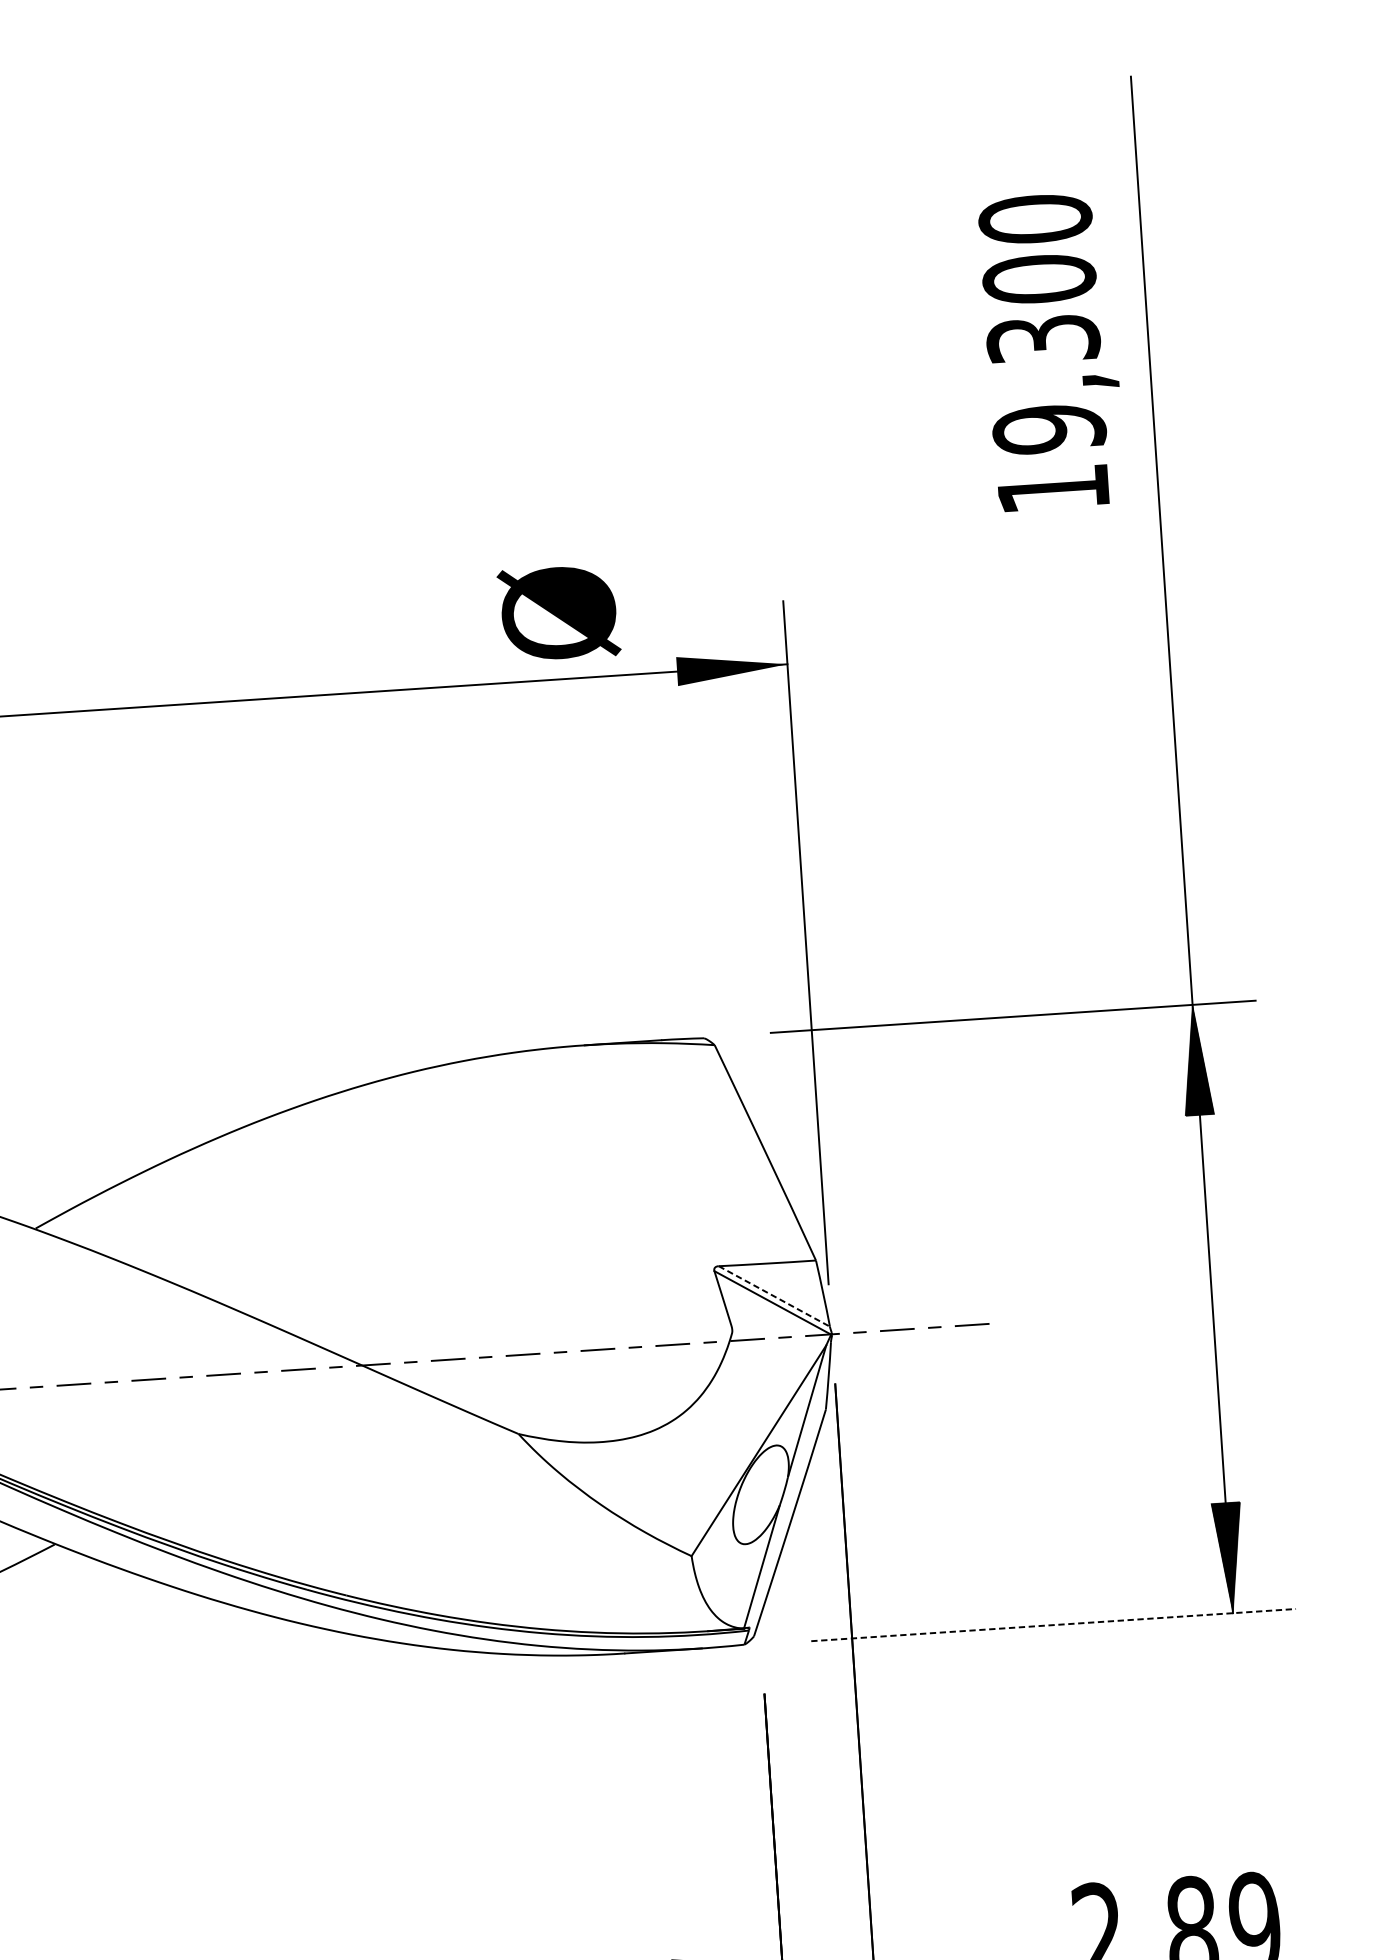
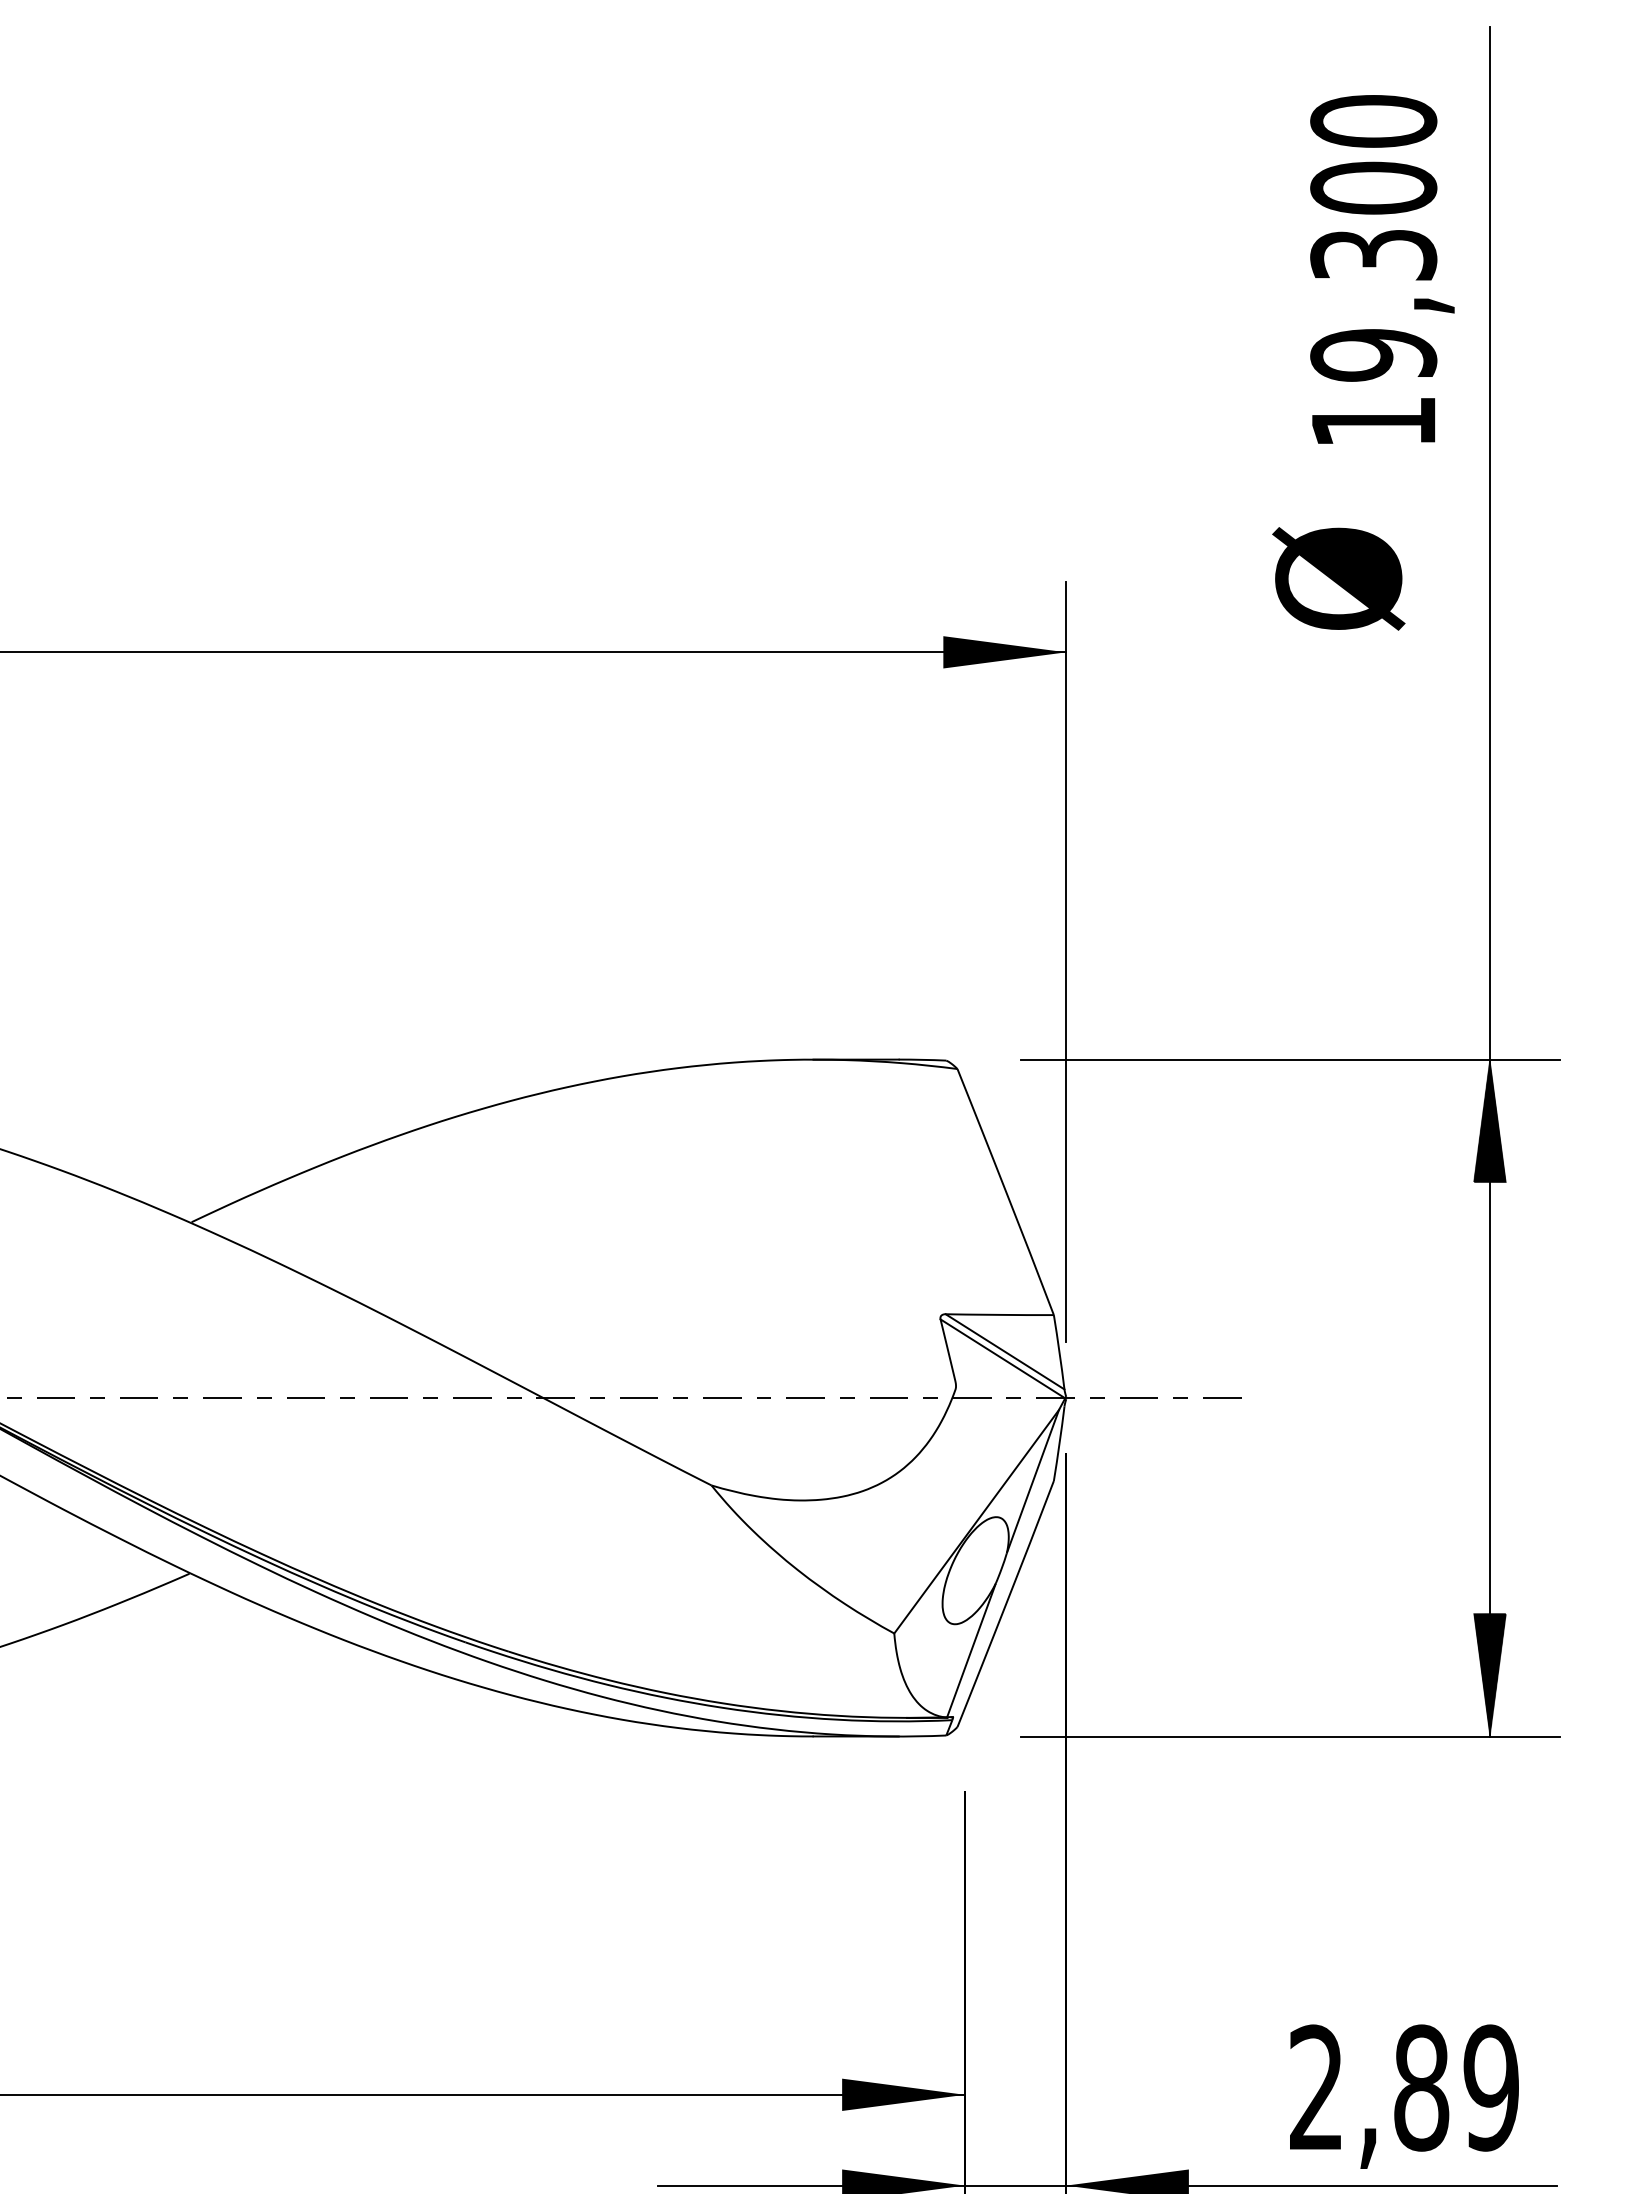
text: (1052, 351) -> (1382, 269), moved
text: (558, 612) -> (1338, 578), moved
line: (774, 1297) -> (1005, 1352), dashed -> solid
line: (1053, 1625) -> (1290, 1736), dashed -> solid

